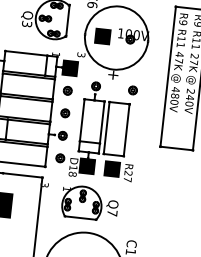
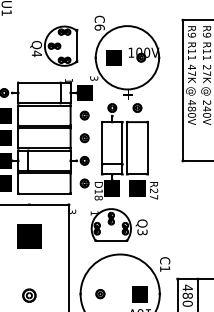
text: (26, 23) -> (36, 53), Q3 -> Q4
part: (133, 89) -> (137, 107), moved
text: (112, 213) -> (142, 232), Q7 -> Q3

